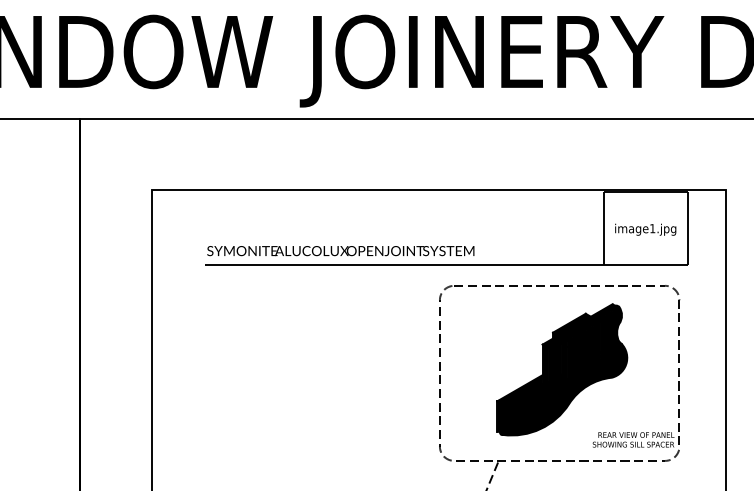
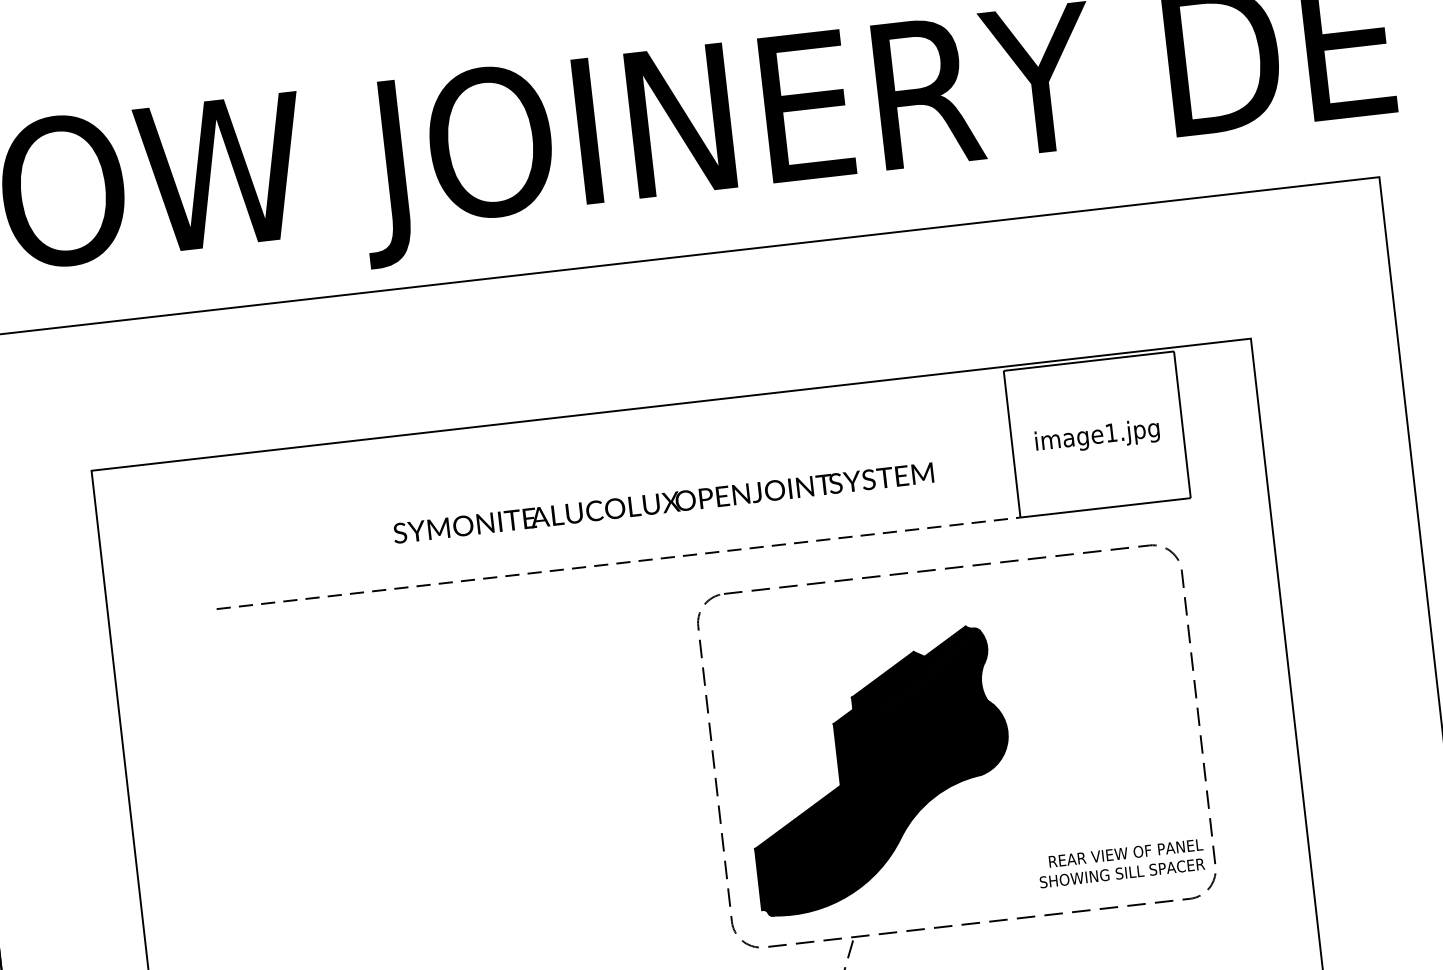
text: (340, 251) -> (663, 504), moved
line: (404, 264) -> (618, 562), solid -> dashed
part: (562, 369) -> (879, 769), moved

